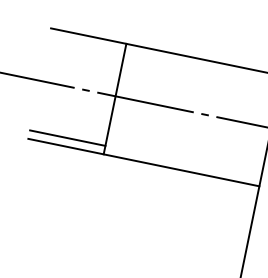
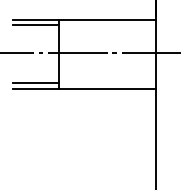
line: (85, 44) -> (35, 25), added

